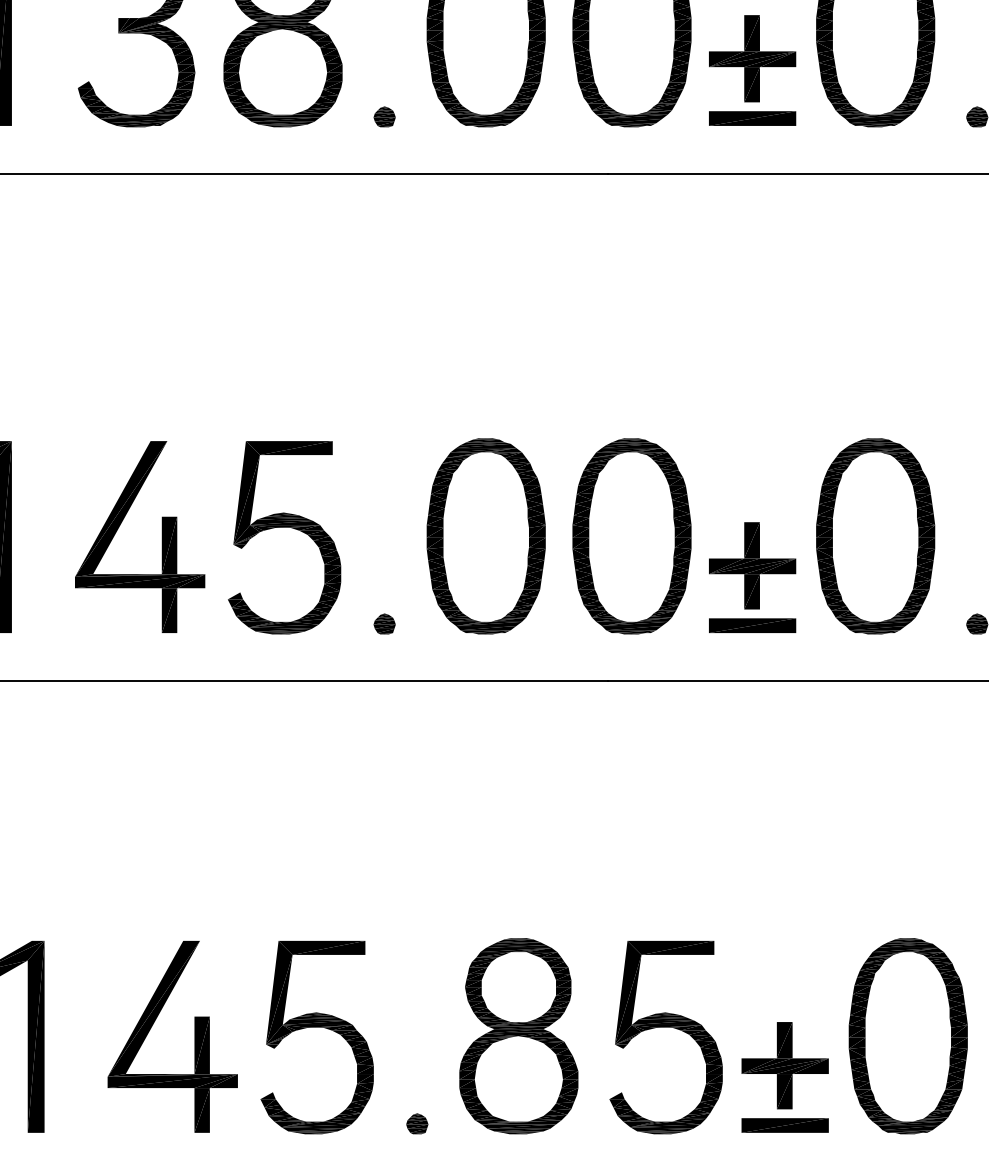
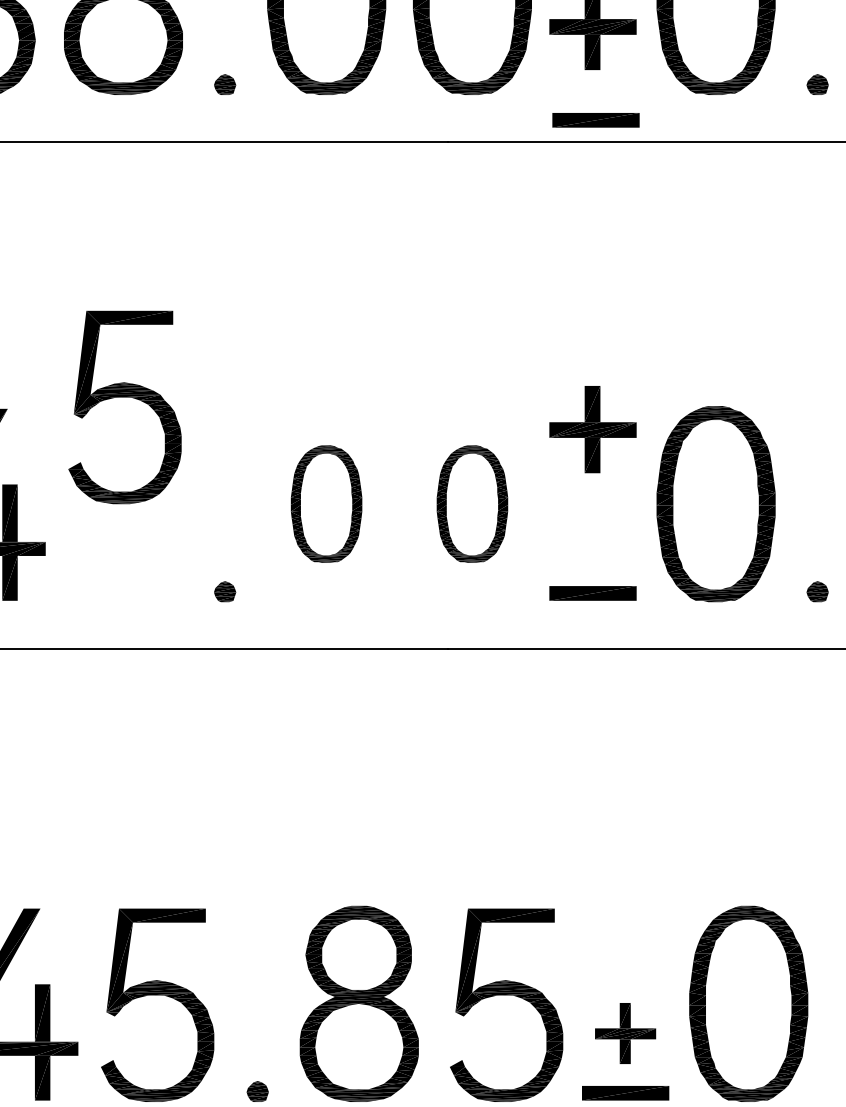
part: (752, 118) -> (595, 120), moved
part: (284, 527) -> (124, 397), moved
part: (485, 536) -> (325, 504), size x0.6
part: (631, 536) -> (471, 504), size x0.6
part: (752, 565) -> (592, 429), moved
part: (784, 1065) -> (624, 1033), size x0.7

